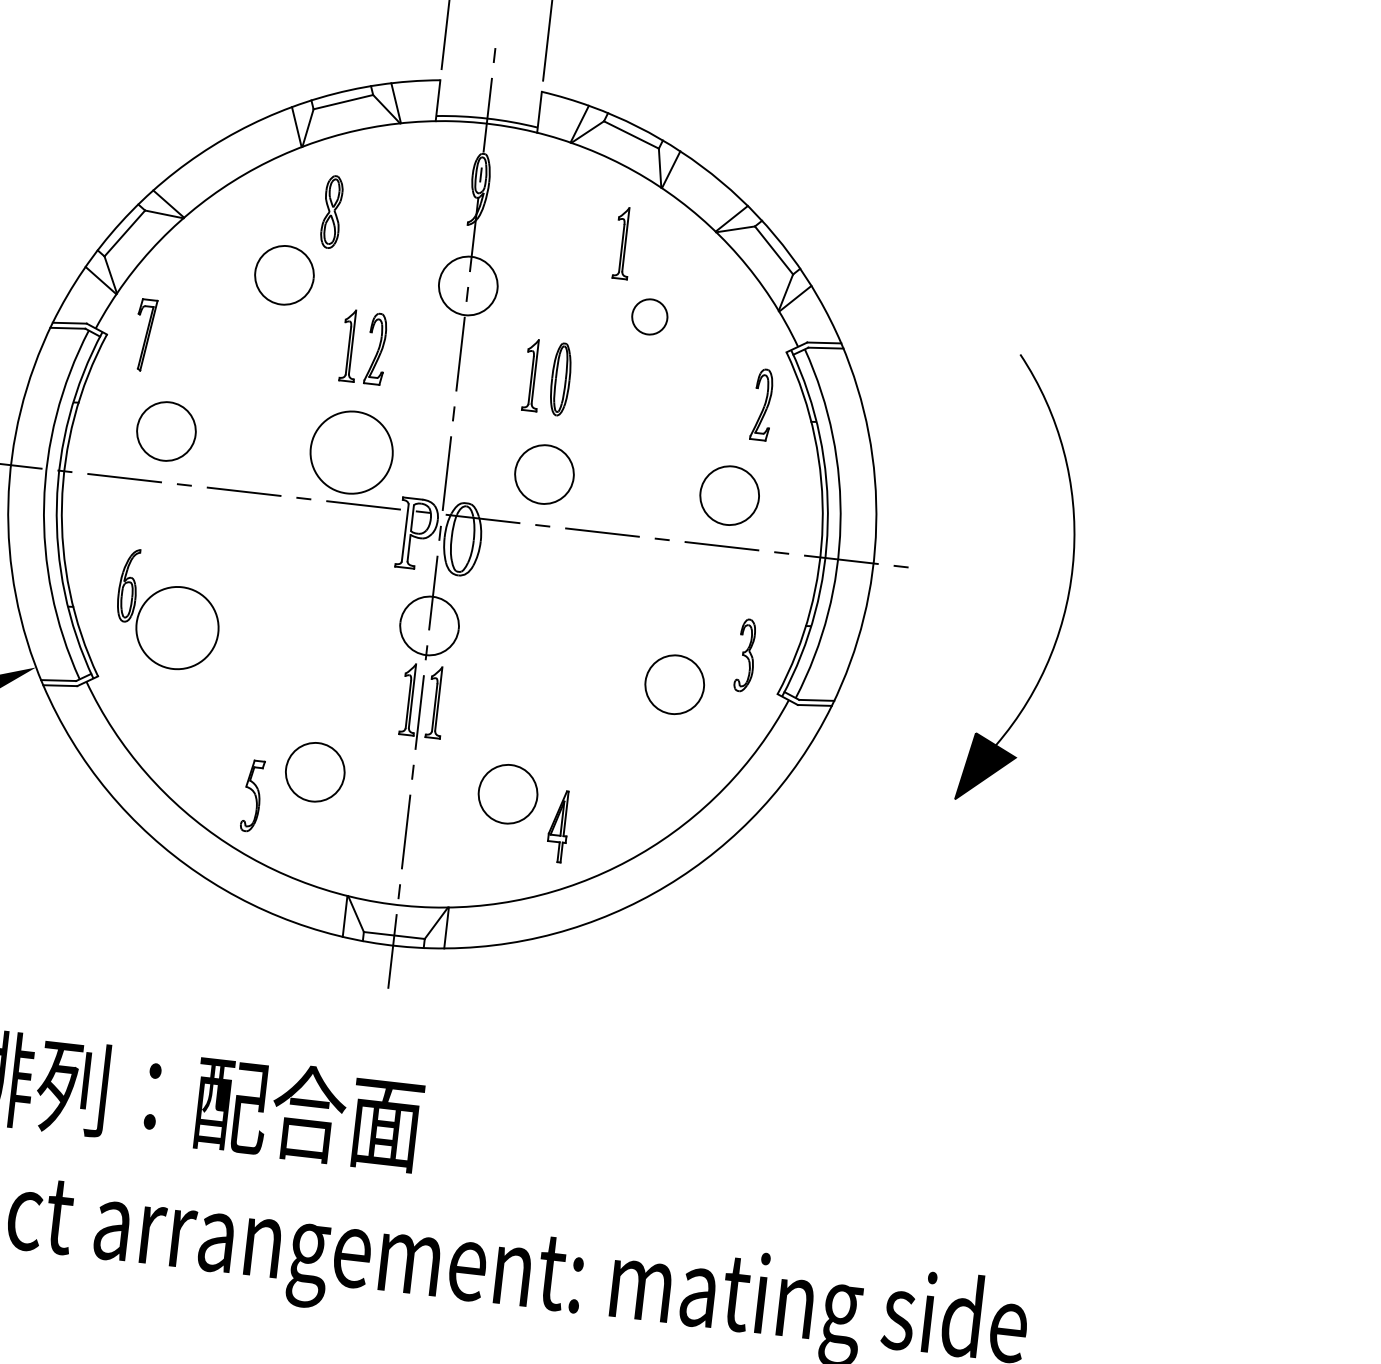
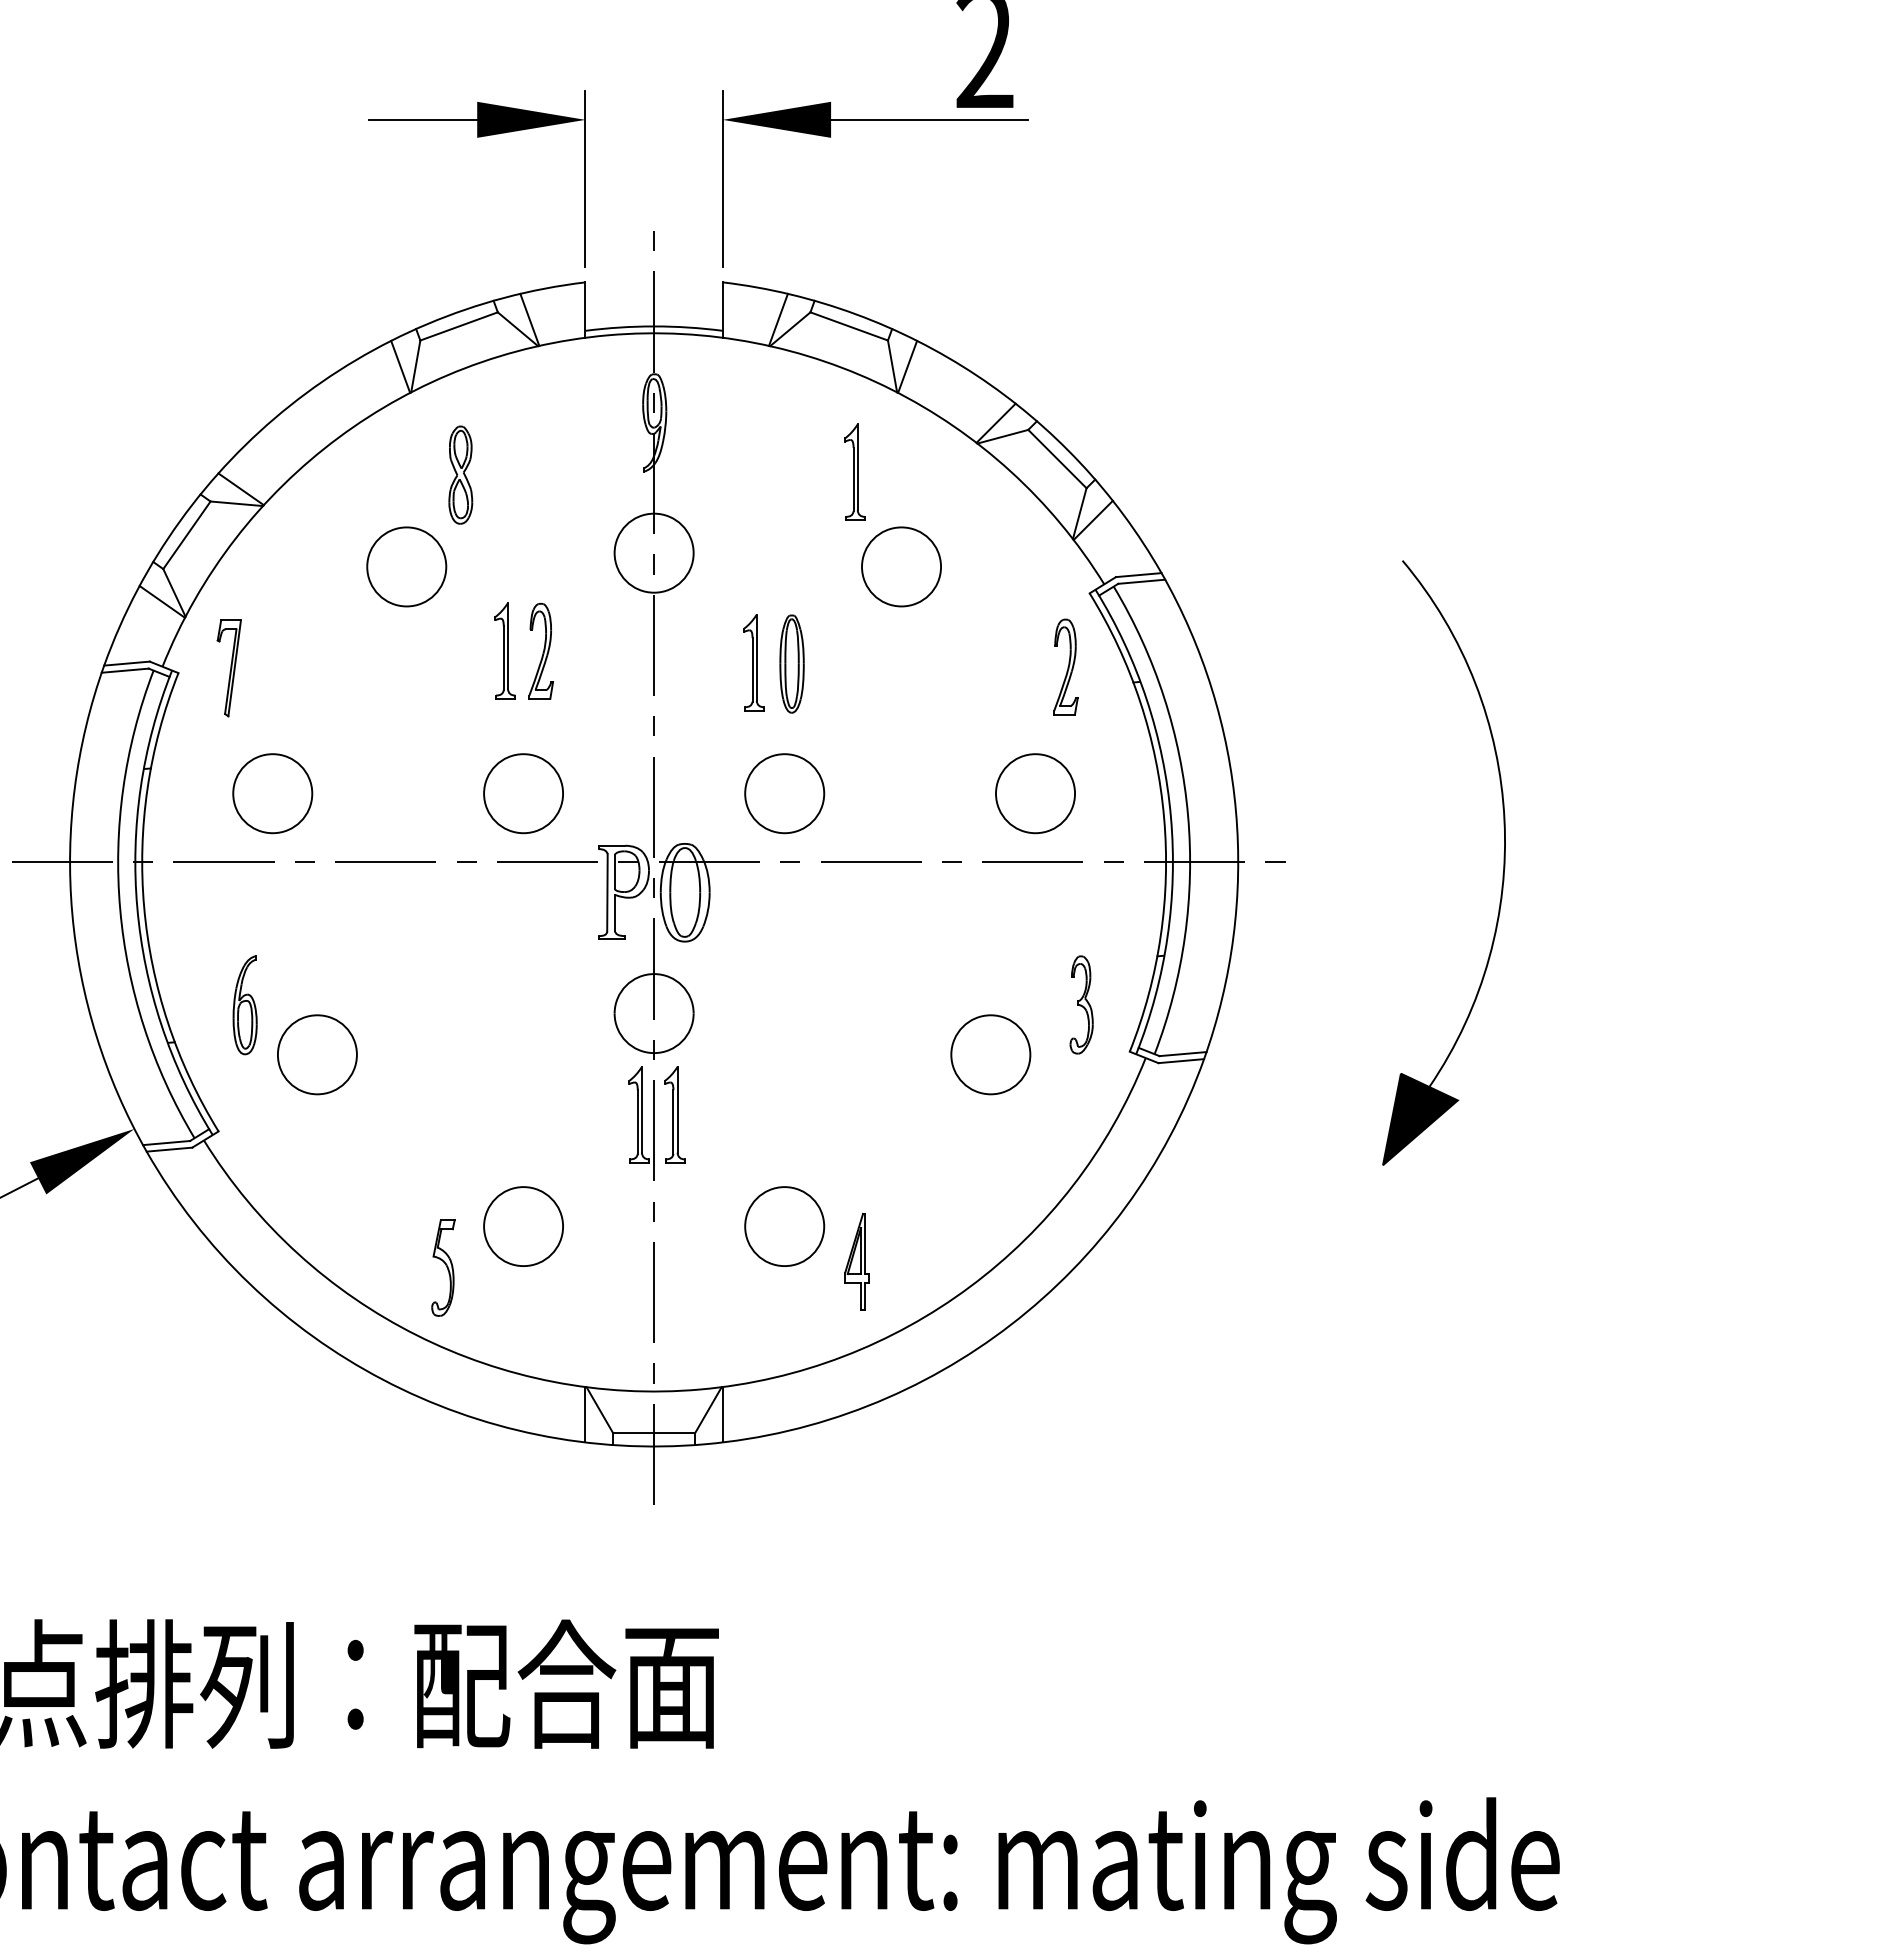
circle: (649, 316) -> (901, 566), size x1.67
circle: (351, 452) -> (523, 793), size x0.71
circle: (176, 627) -> (316, 1054), size x0.71

